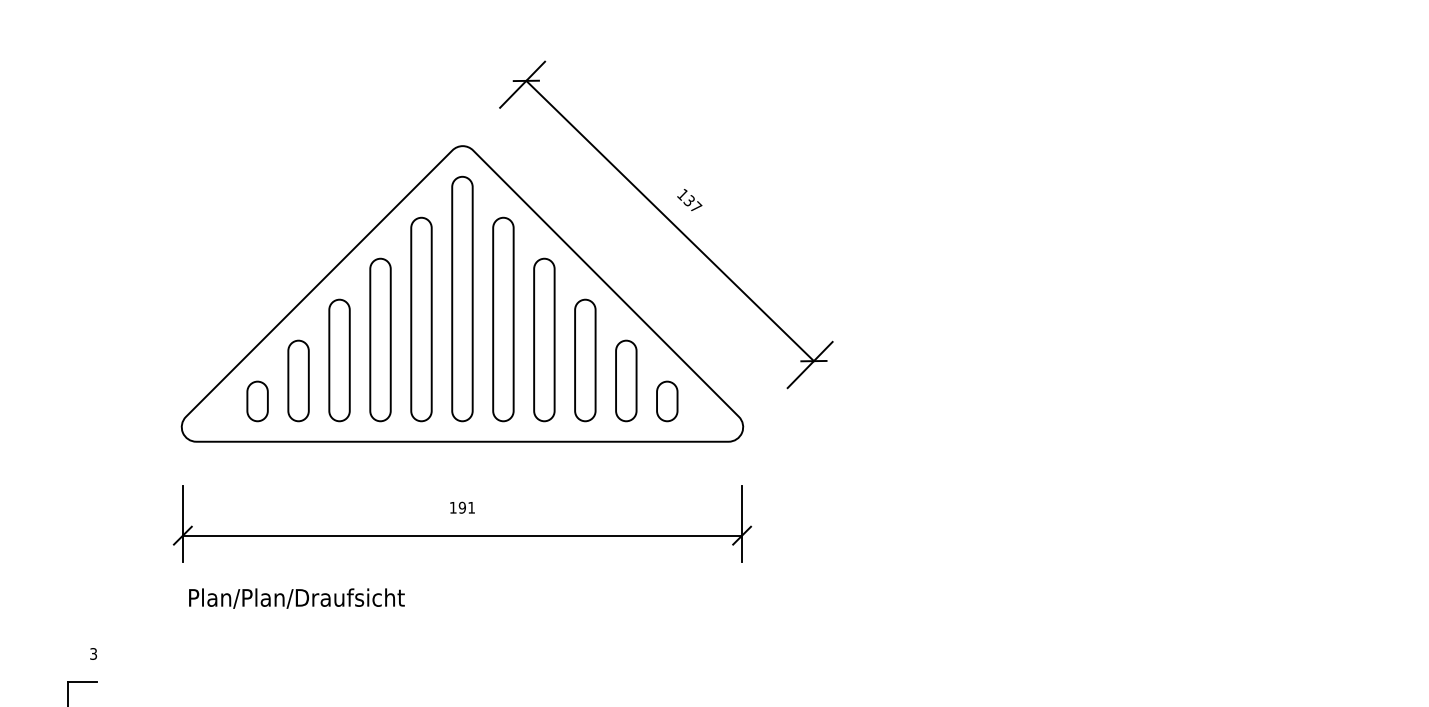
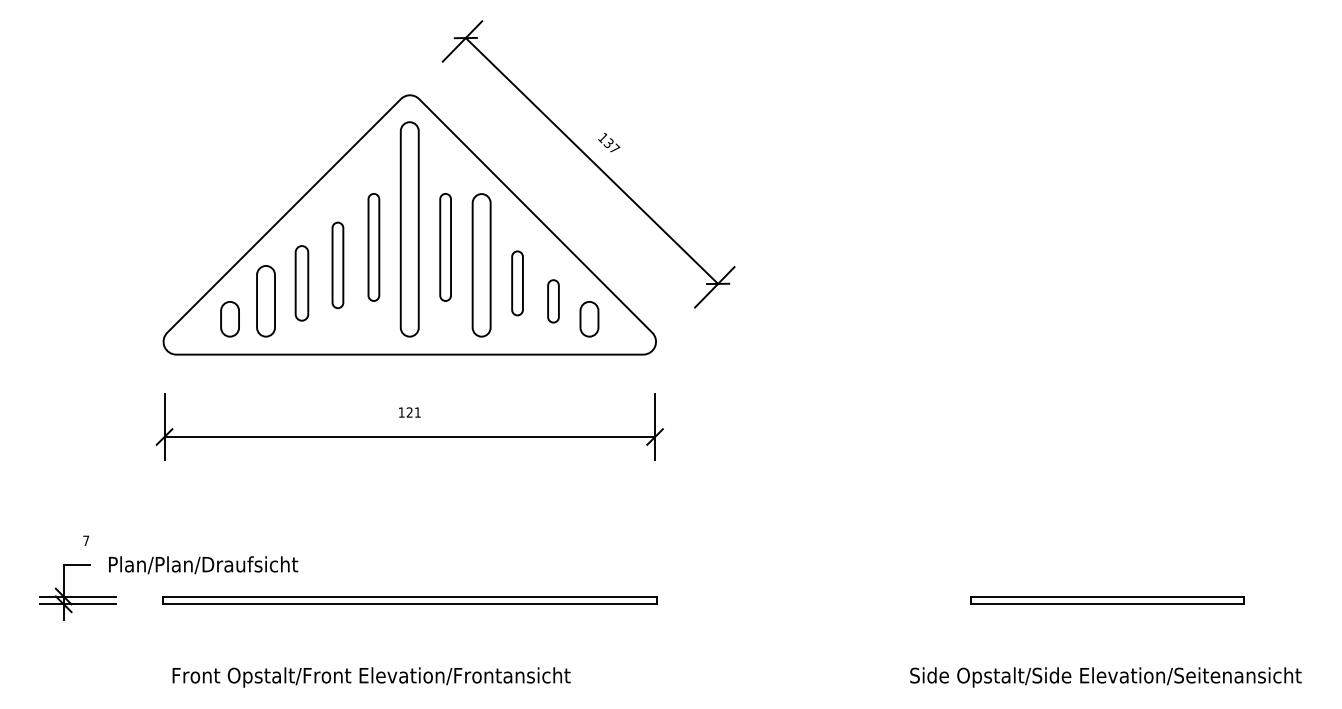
part: (421, 319) -> (373, 247), size x0.6
part: (503, 319) -> (445, 247), size x0.6
part: (380, 340) -> (337, 265), size x0.6
part: (339, 360) -> (301, 283), size x0.7
part: (585, 360) -> (517, 283), size x0.6
part: (626, 381) -> (553, 301), size x0.6
text: (462, 507) -> (409, 412), 191 -> 121
text: (296, 598) -> (203, 565), moved
text: (93, 653) -> (86, 540), 3 -> 7

